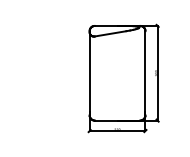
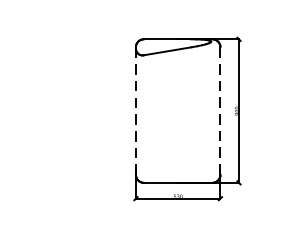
line: (89, 73) -> (135, 111), solid -> dashed
line: (145, 73) -> (220, 111), solid -> dashed

